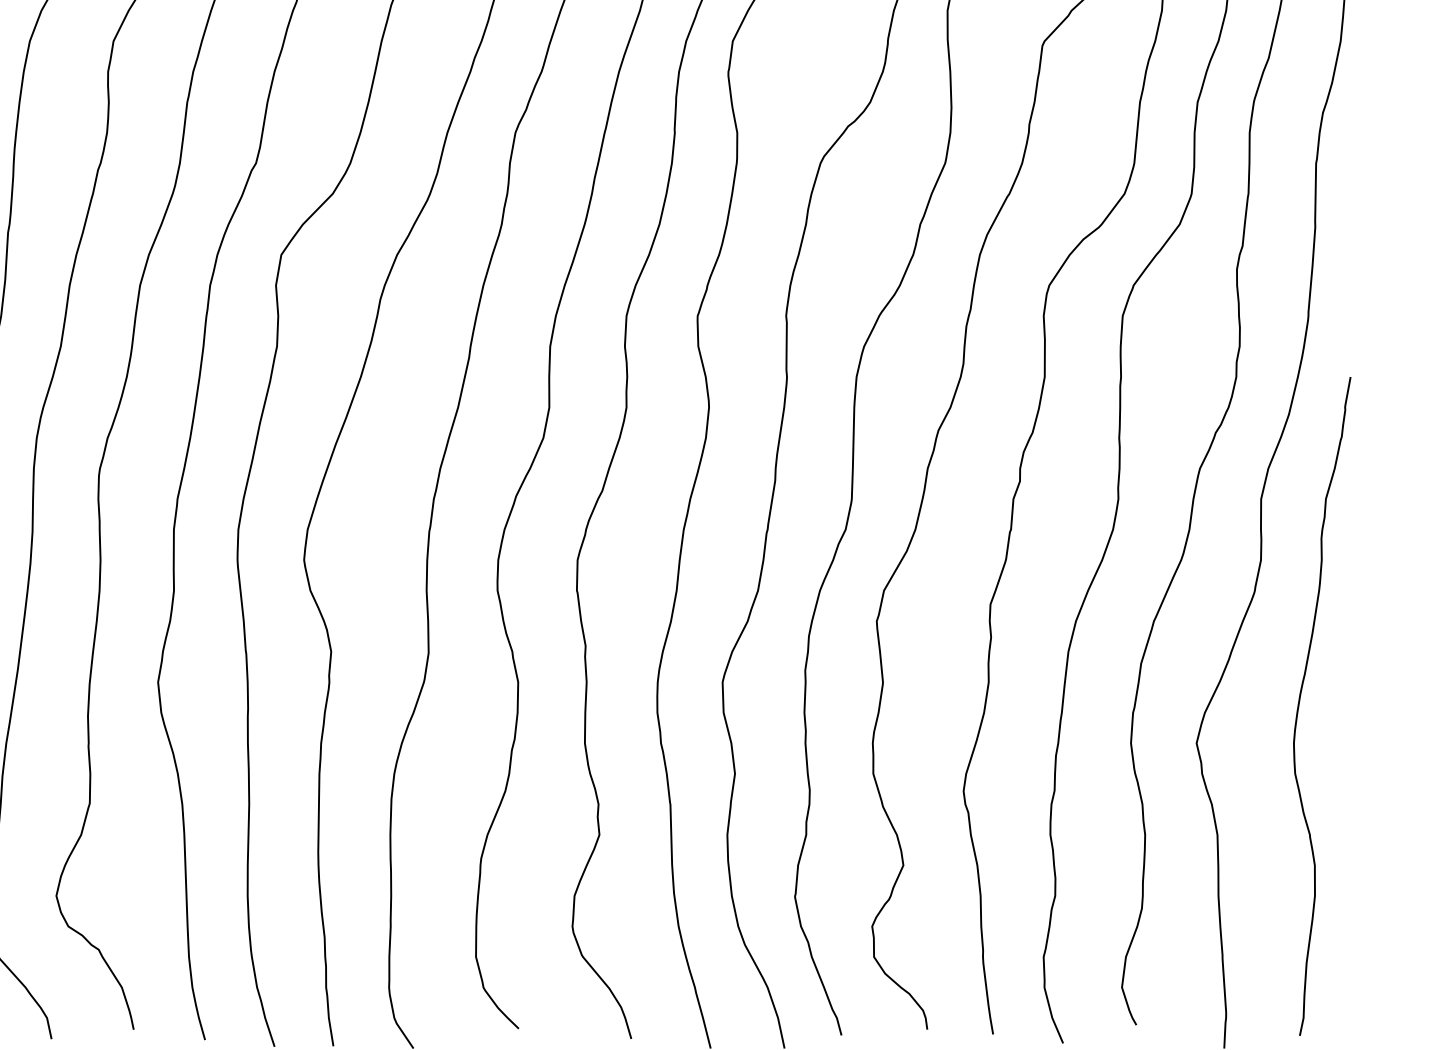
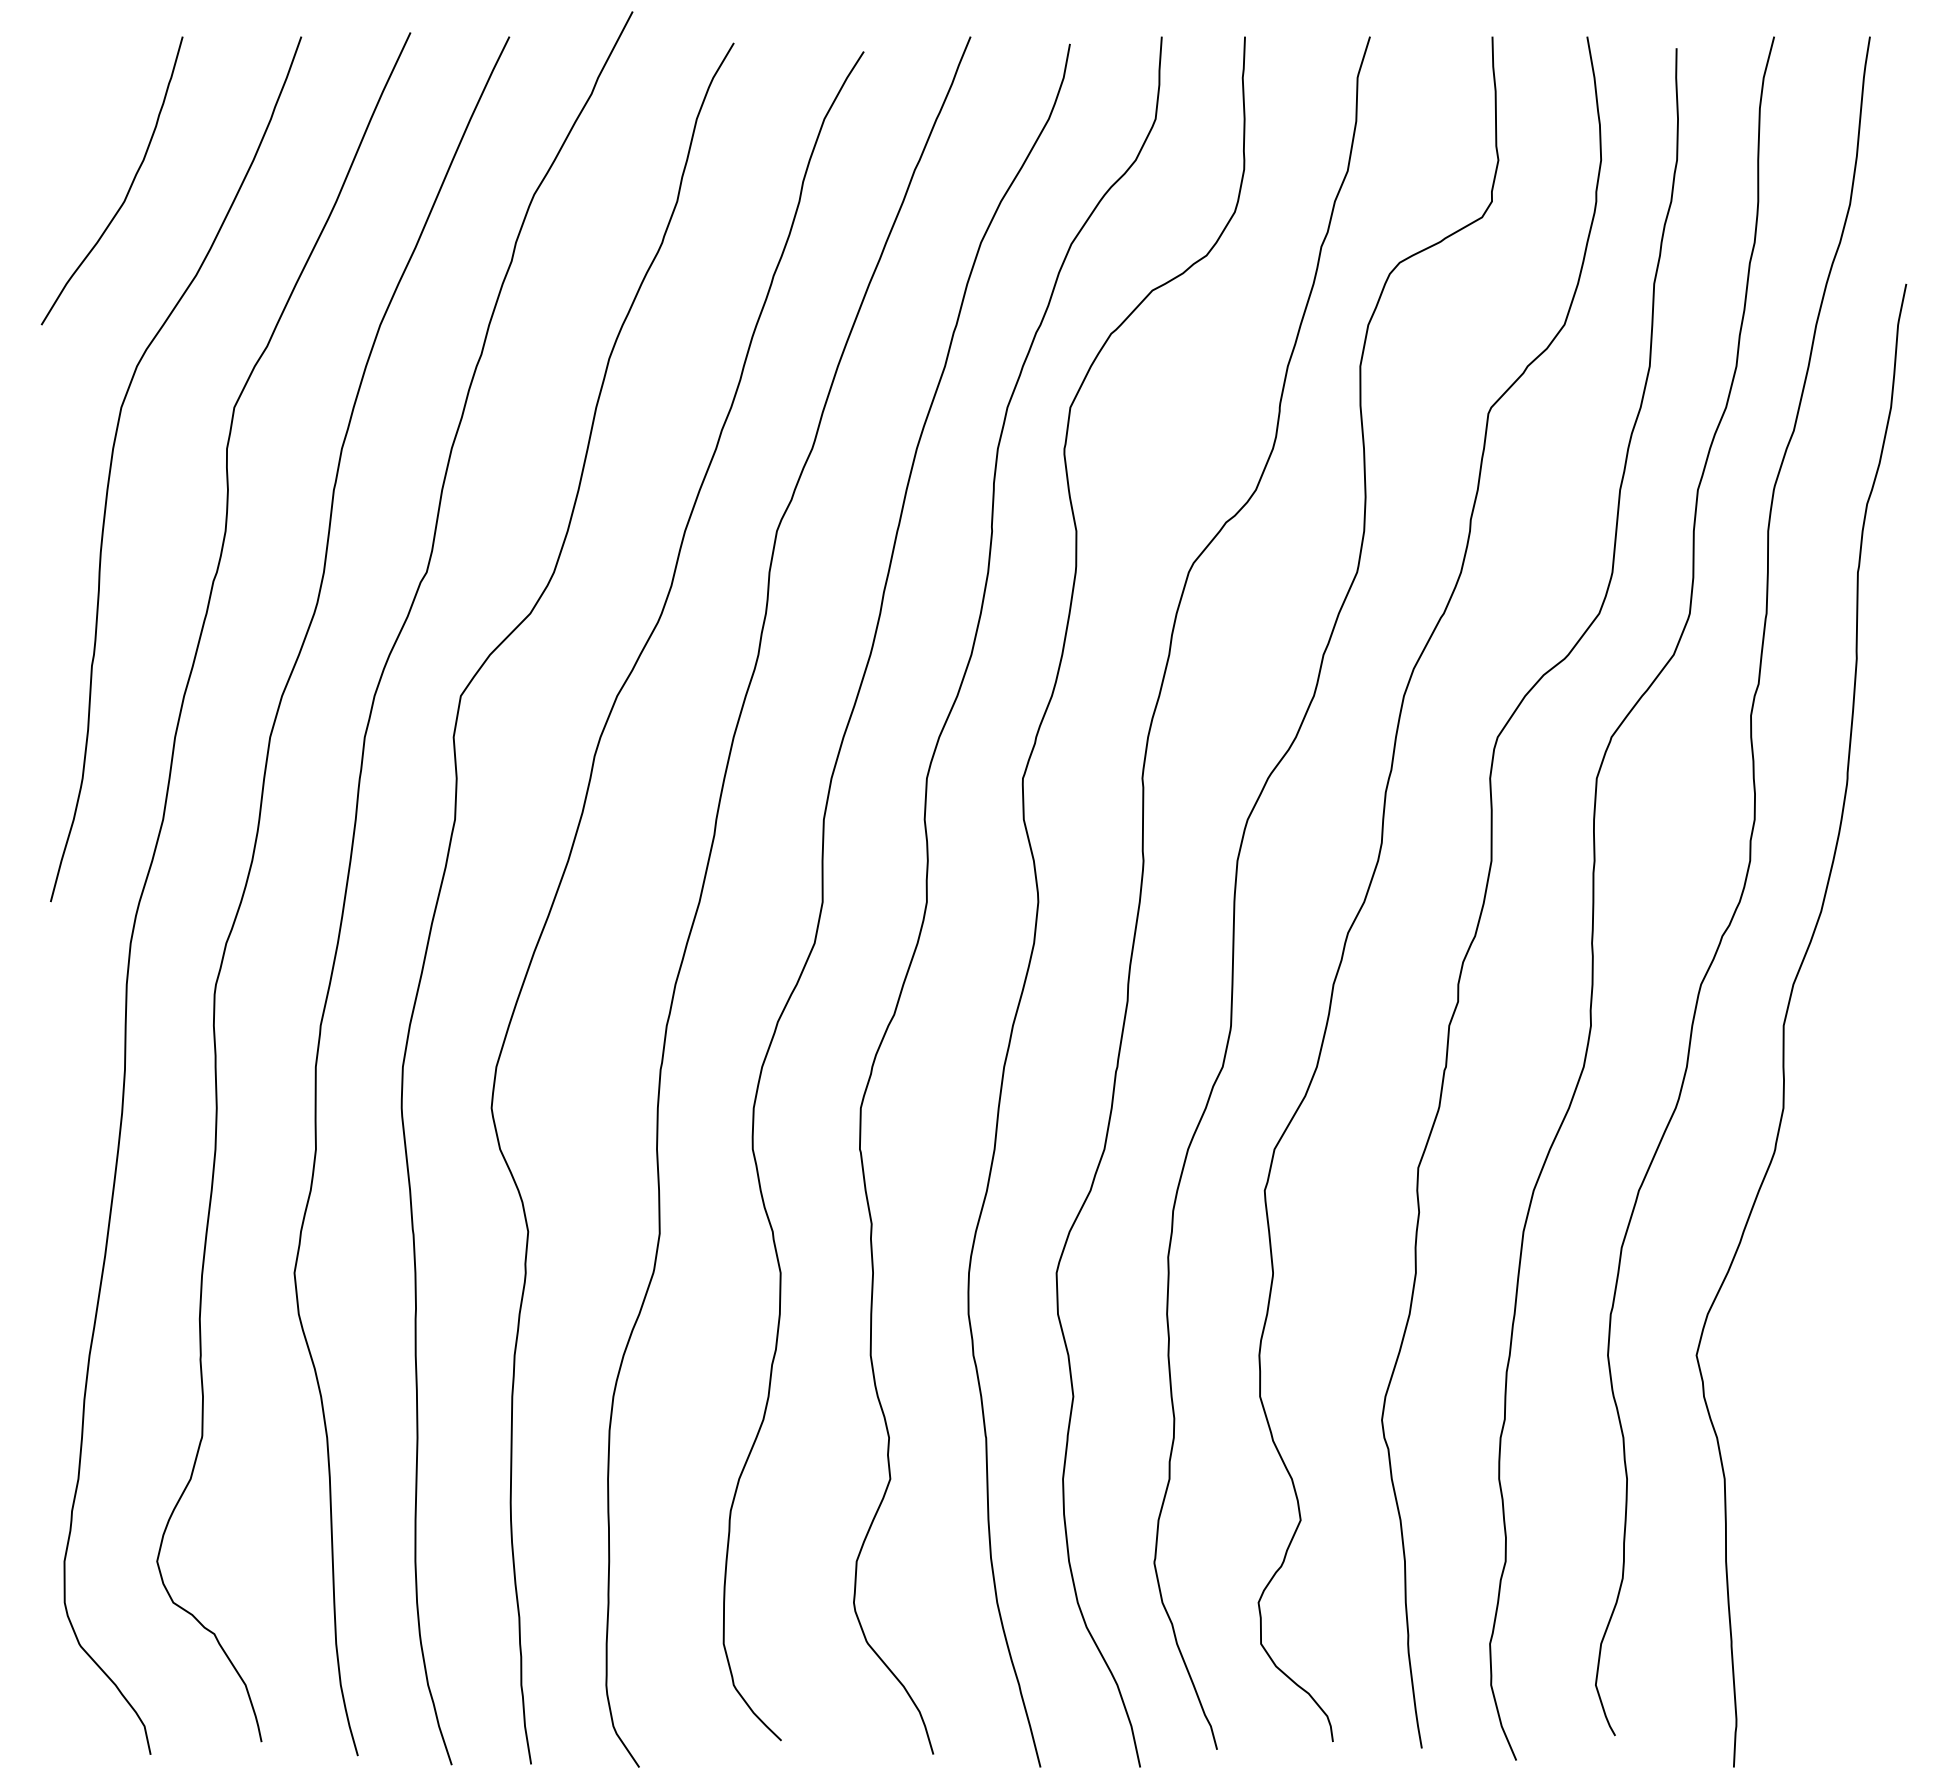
curve: (1300, 700) -> (1836, 1297), removed

